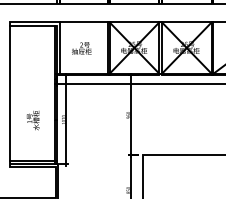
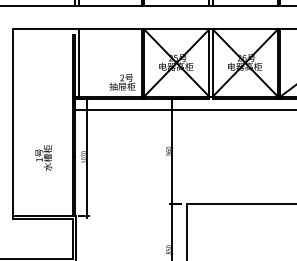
line: (32, 26) -> (42, 34), removed
text: (81, 48) -> (122, 82), moved
line: (32, 161) -> (42, 211), removed

